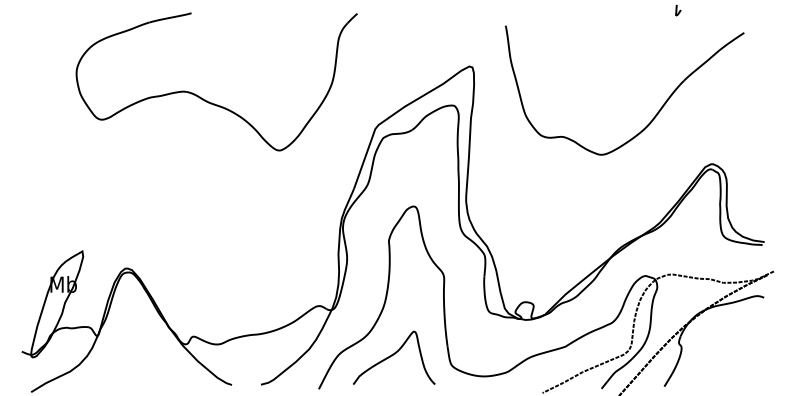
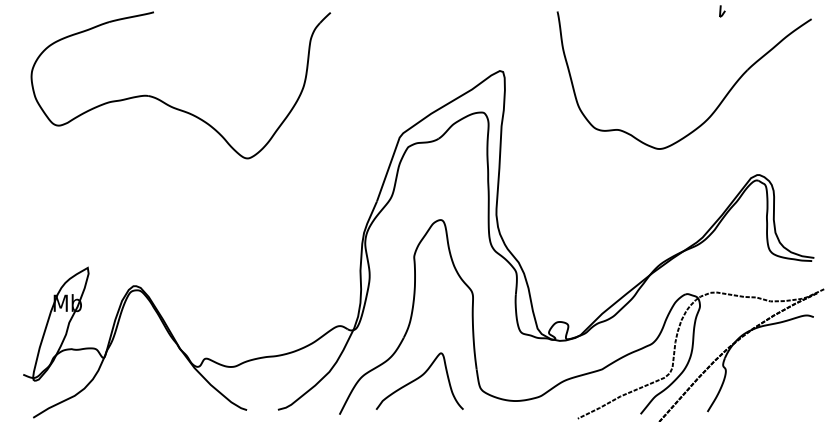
part: (207, 100) -> (171, 105), moved
part: (656, 113) -> (718, 104), moved

